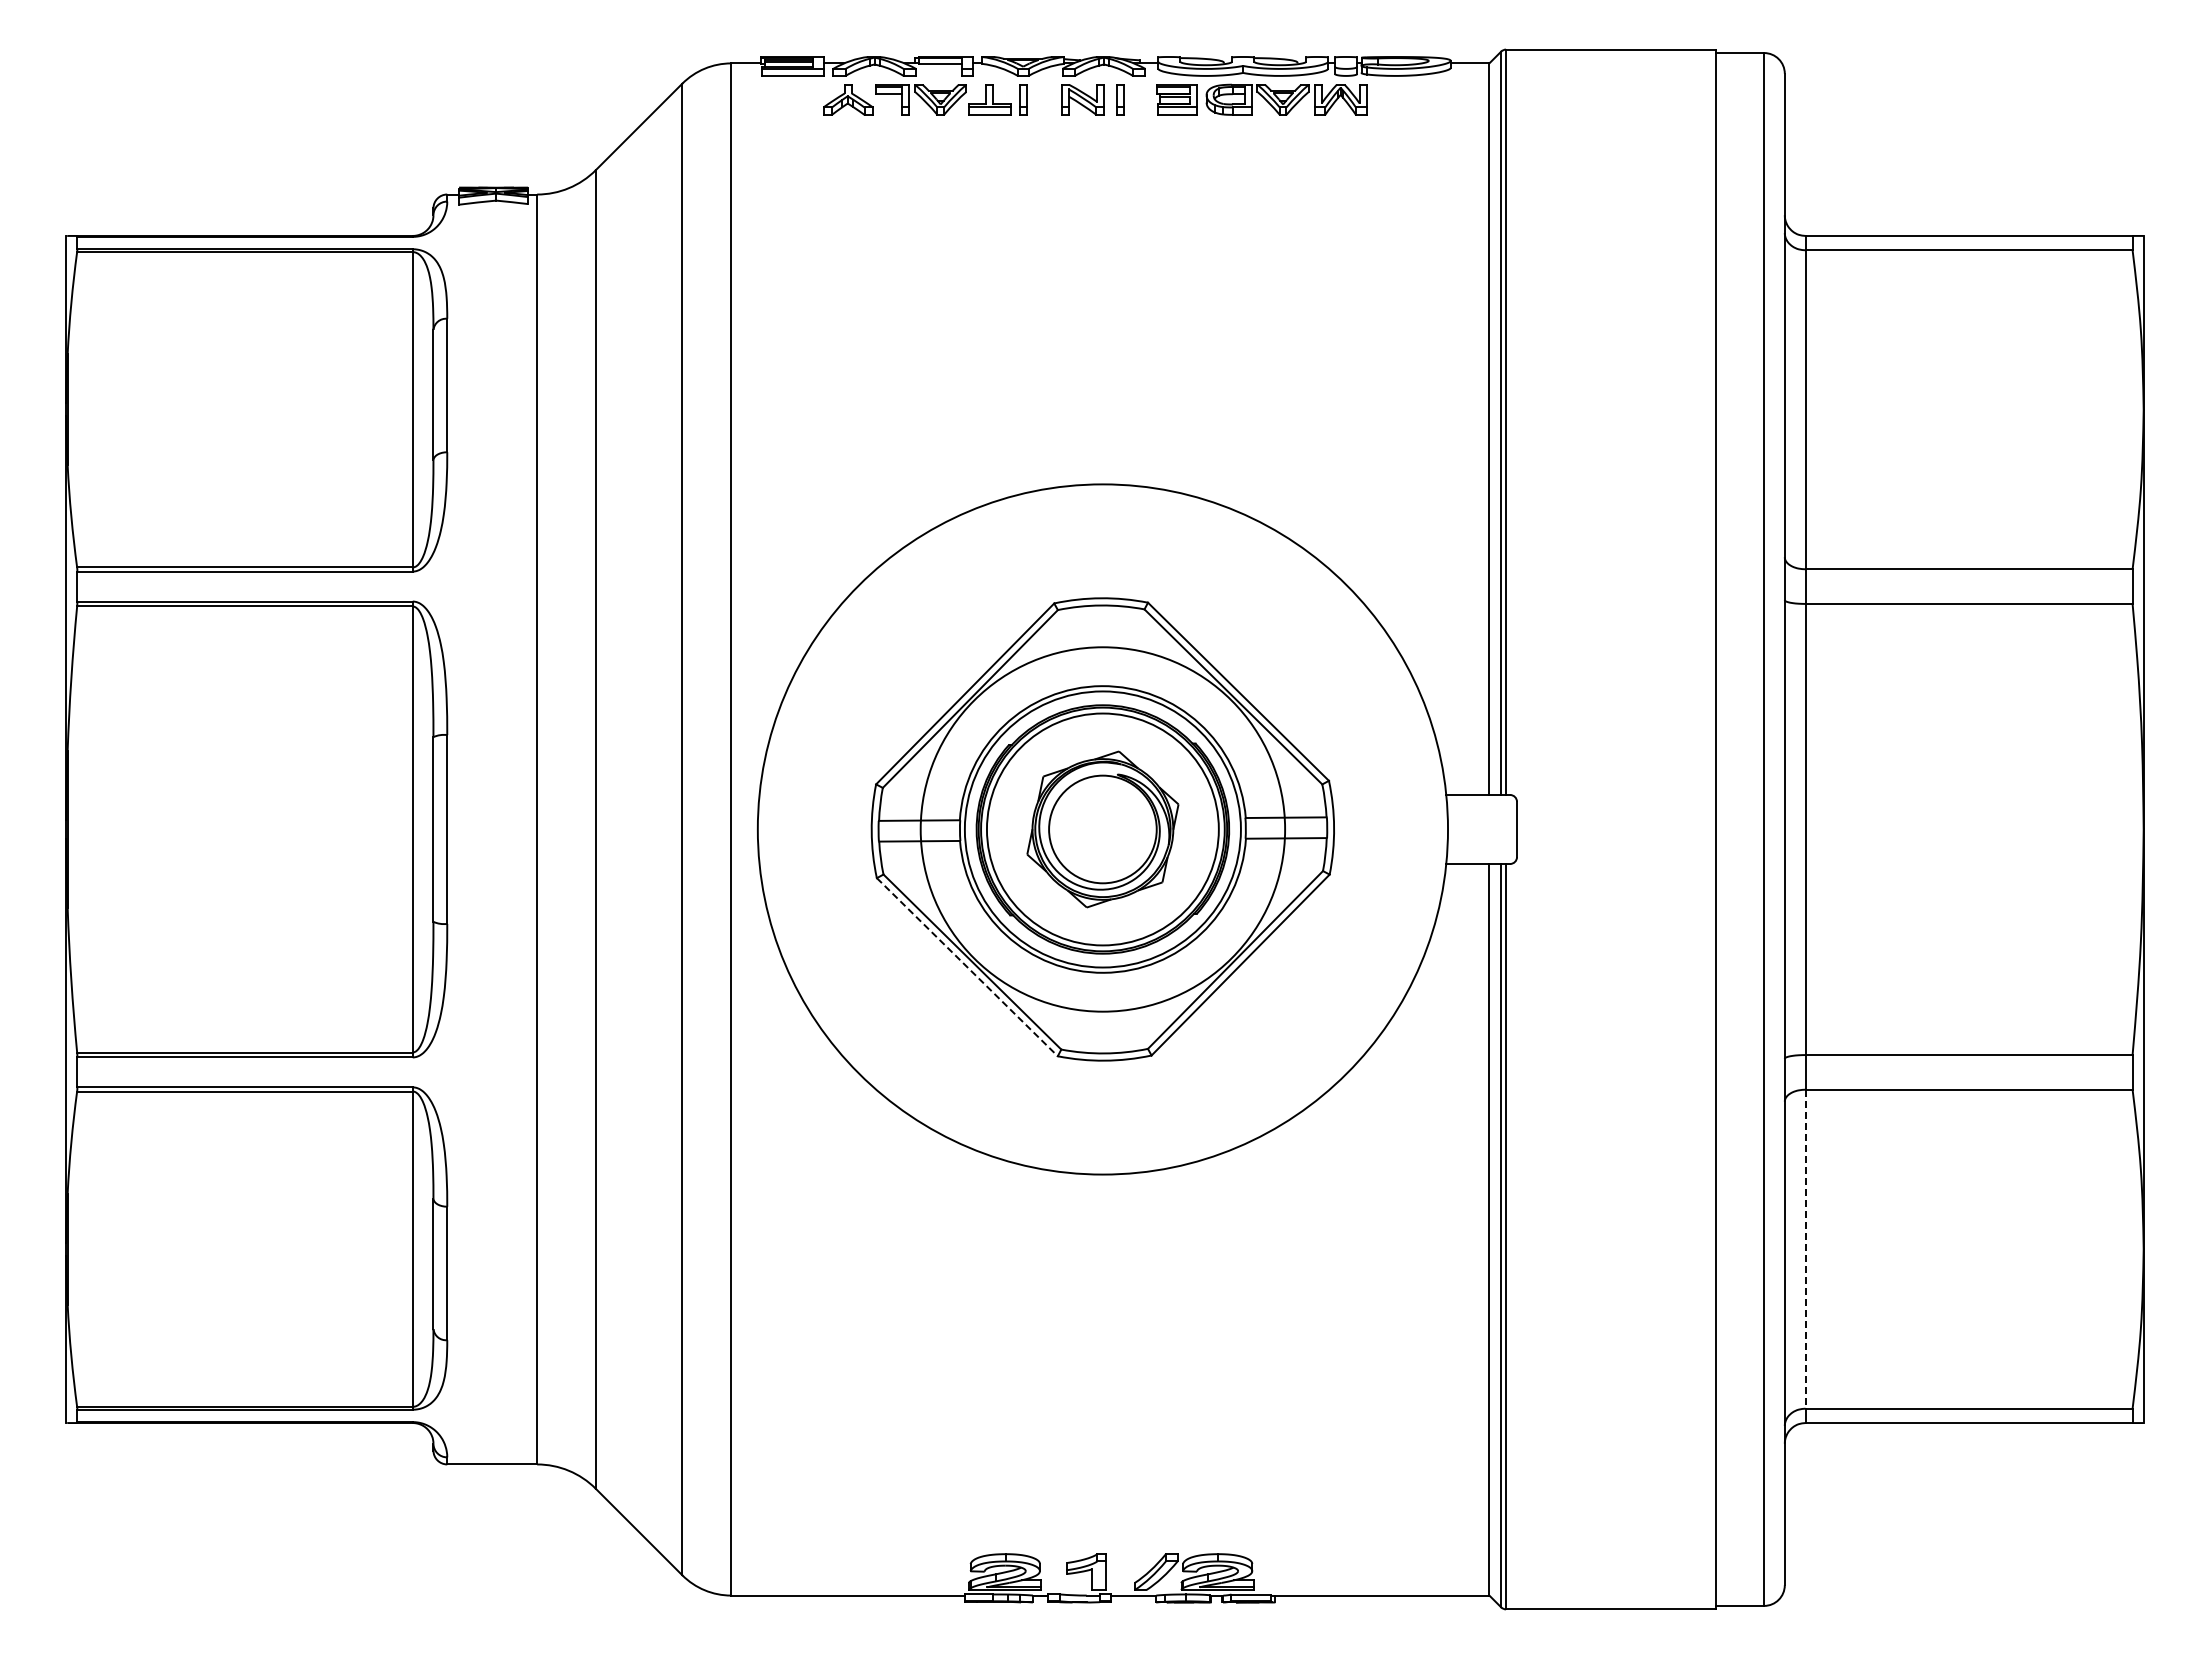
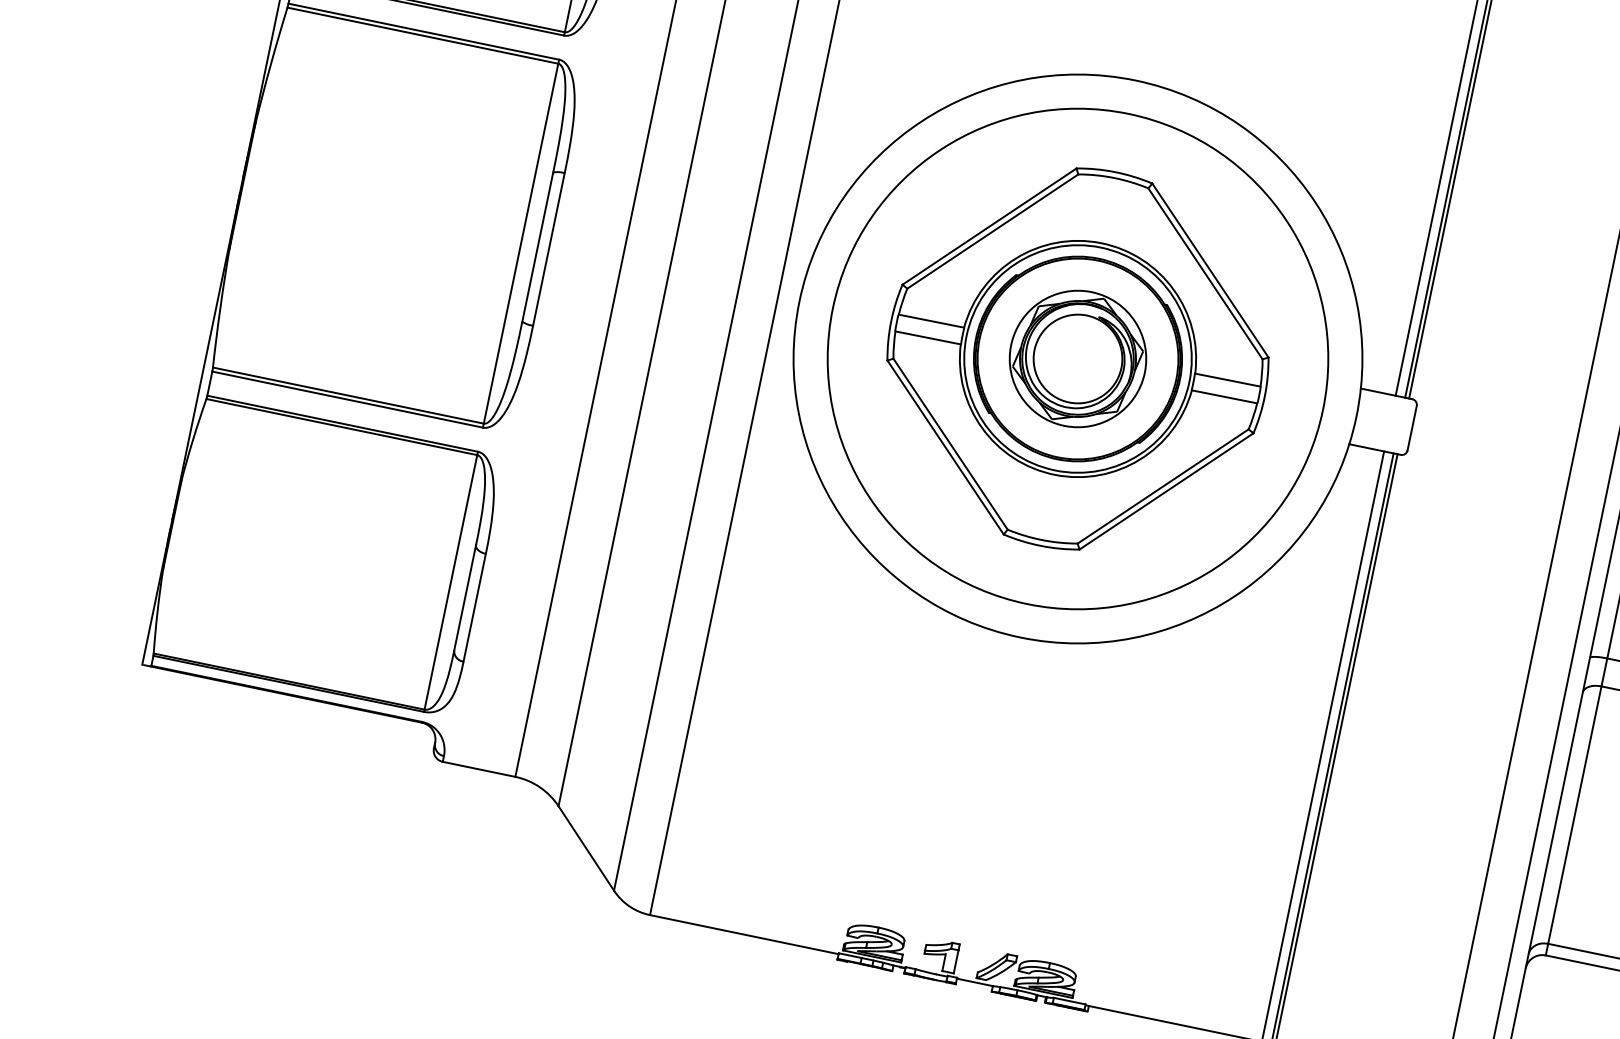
circle: (1102, 829) -> (1077, 358), size x0.71
circle: (1102, 829) -> (1077, 358), size x1.67
line: (967, 967) -> (945, 447), dashed -> solid
line: (1805, 1249) -> (1574, 815), dashed -> solid

